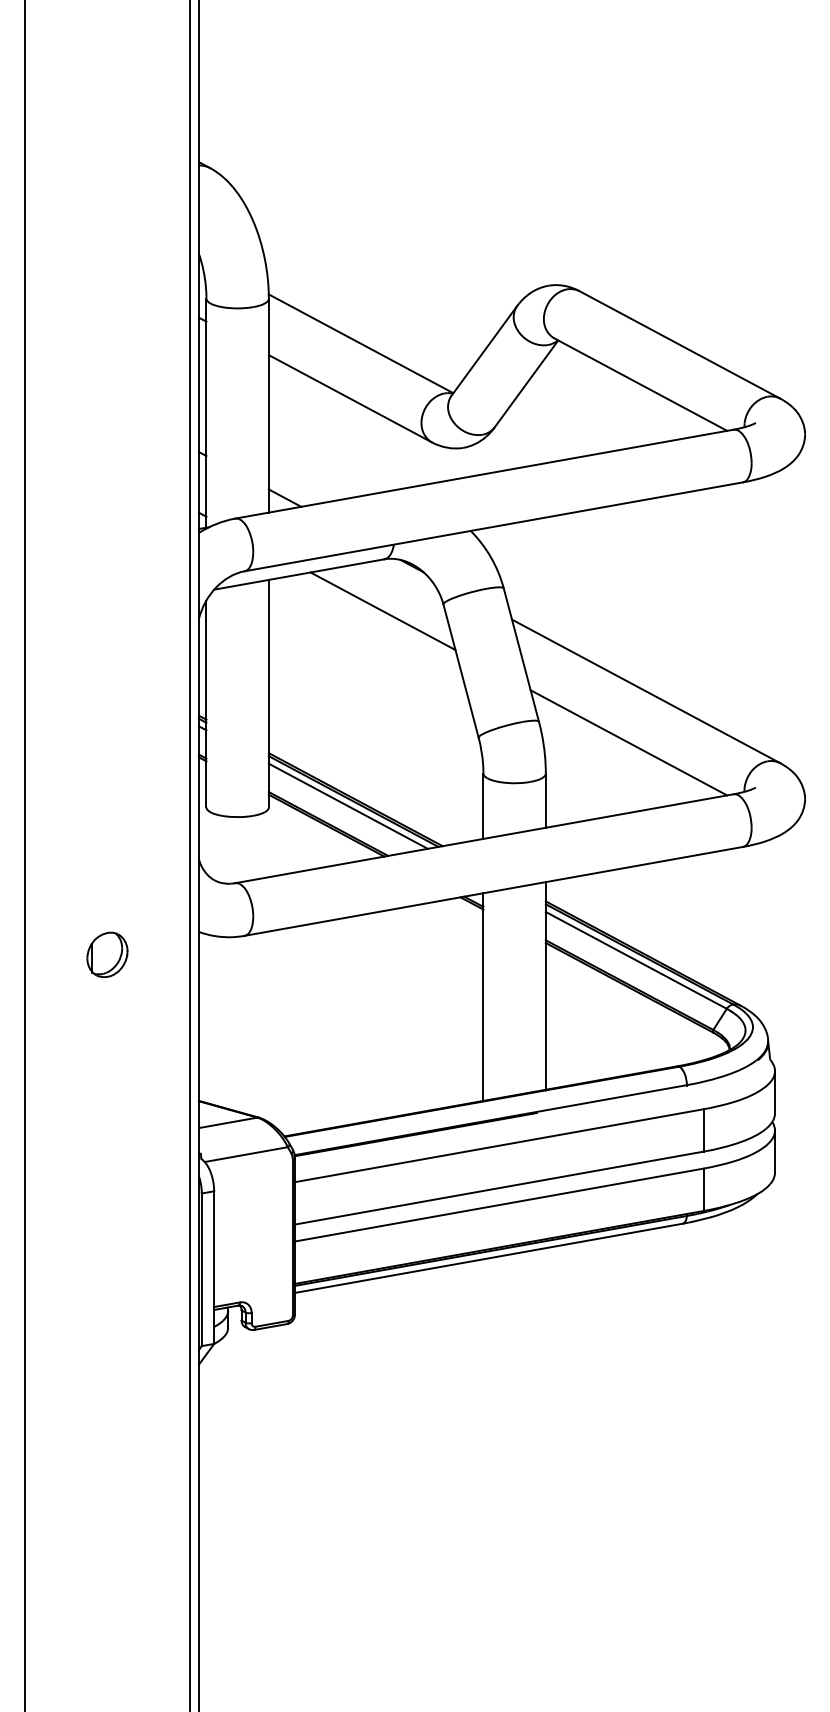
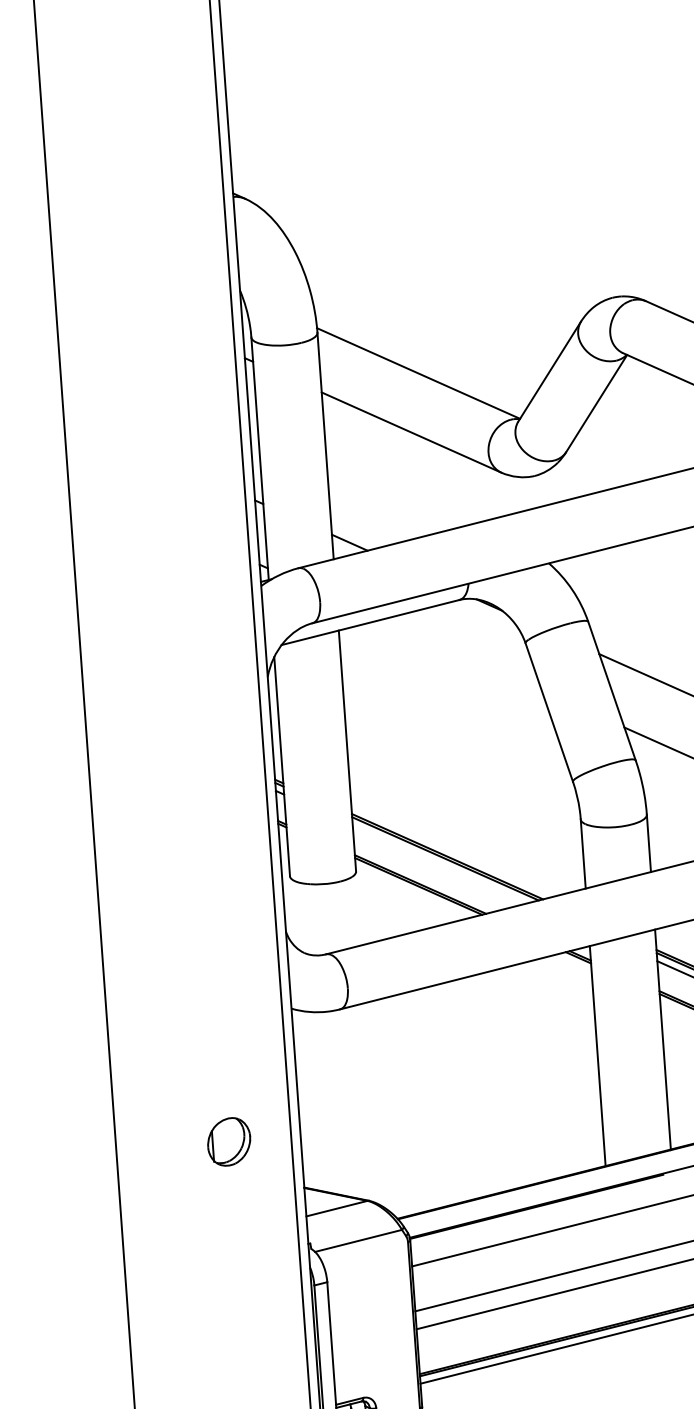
line: (382, 611) -> (461, 655), removed
line: (347, 805) -> (439, 863), removed
part: (107, 954) -> (229, 1141), moved

